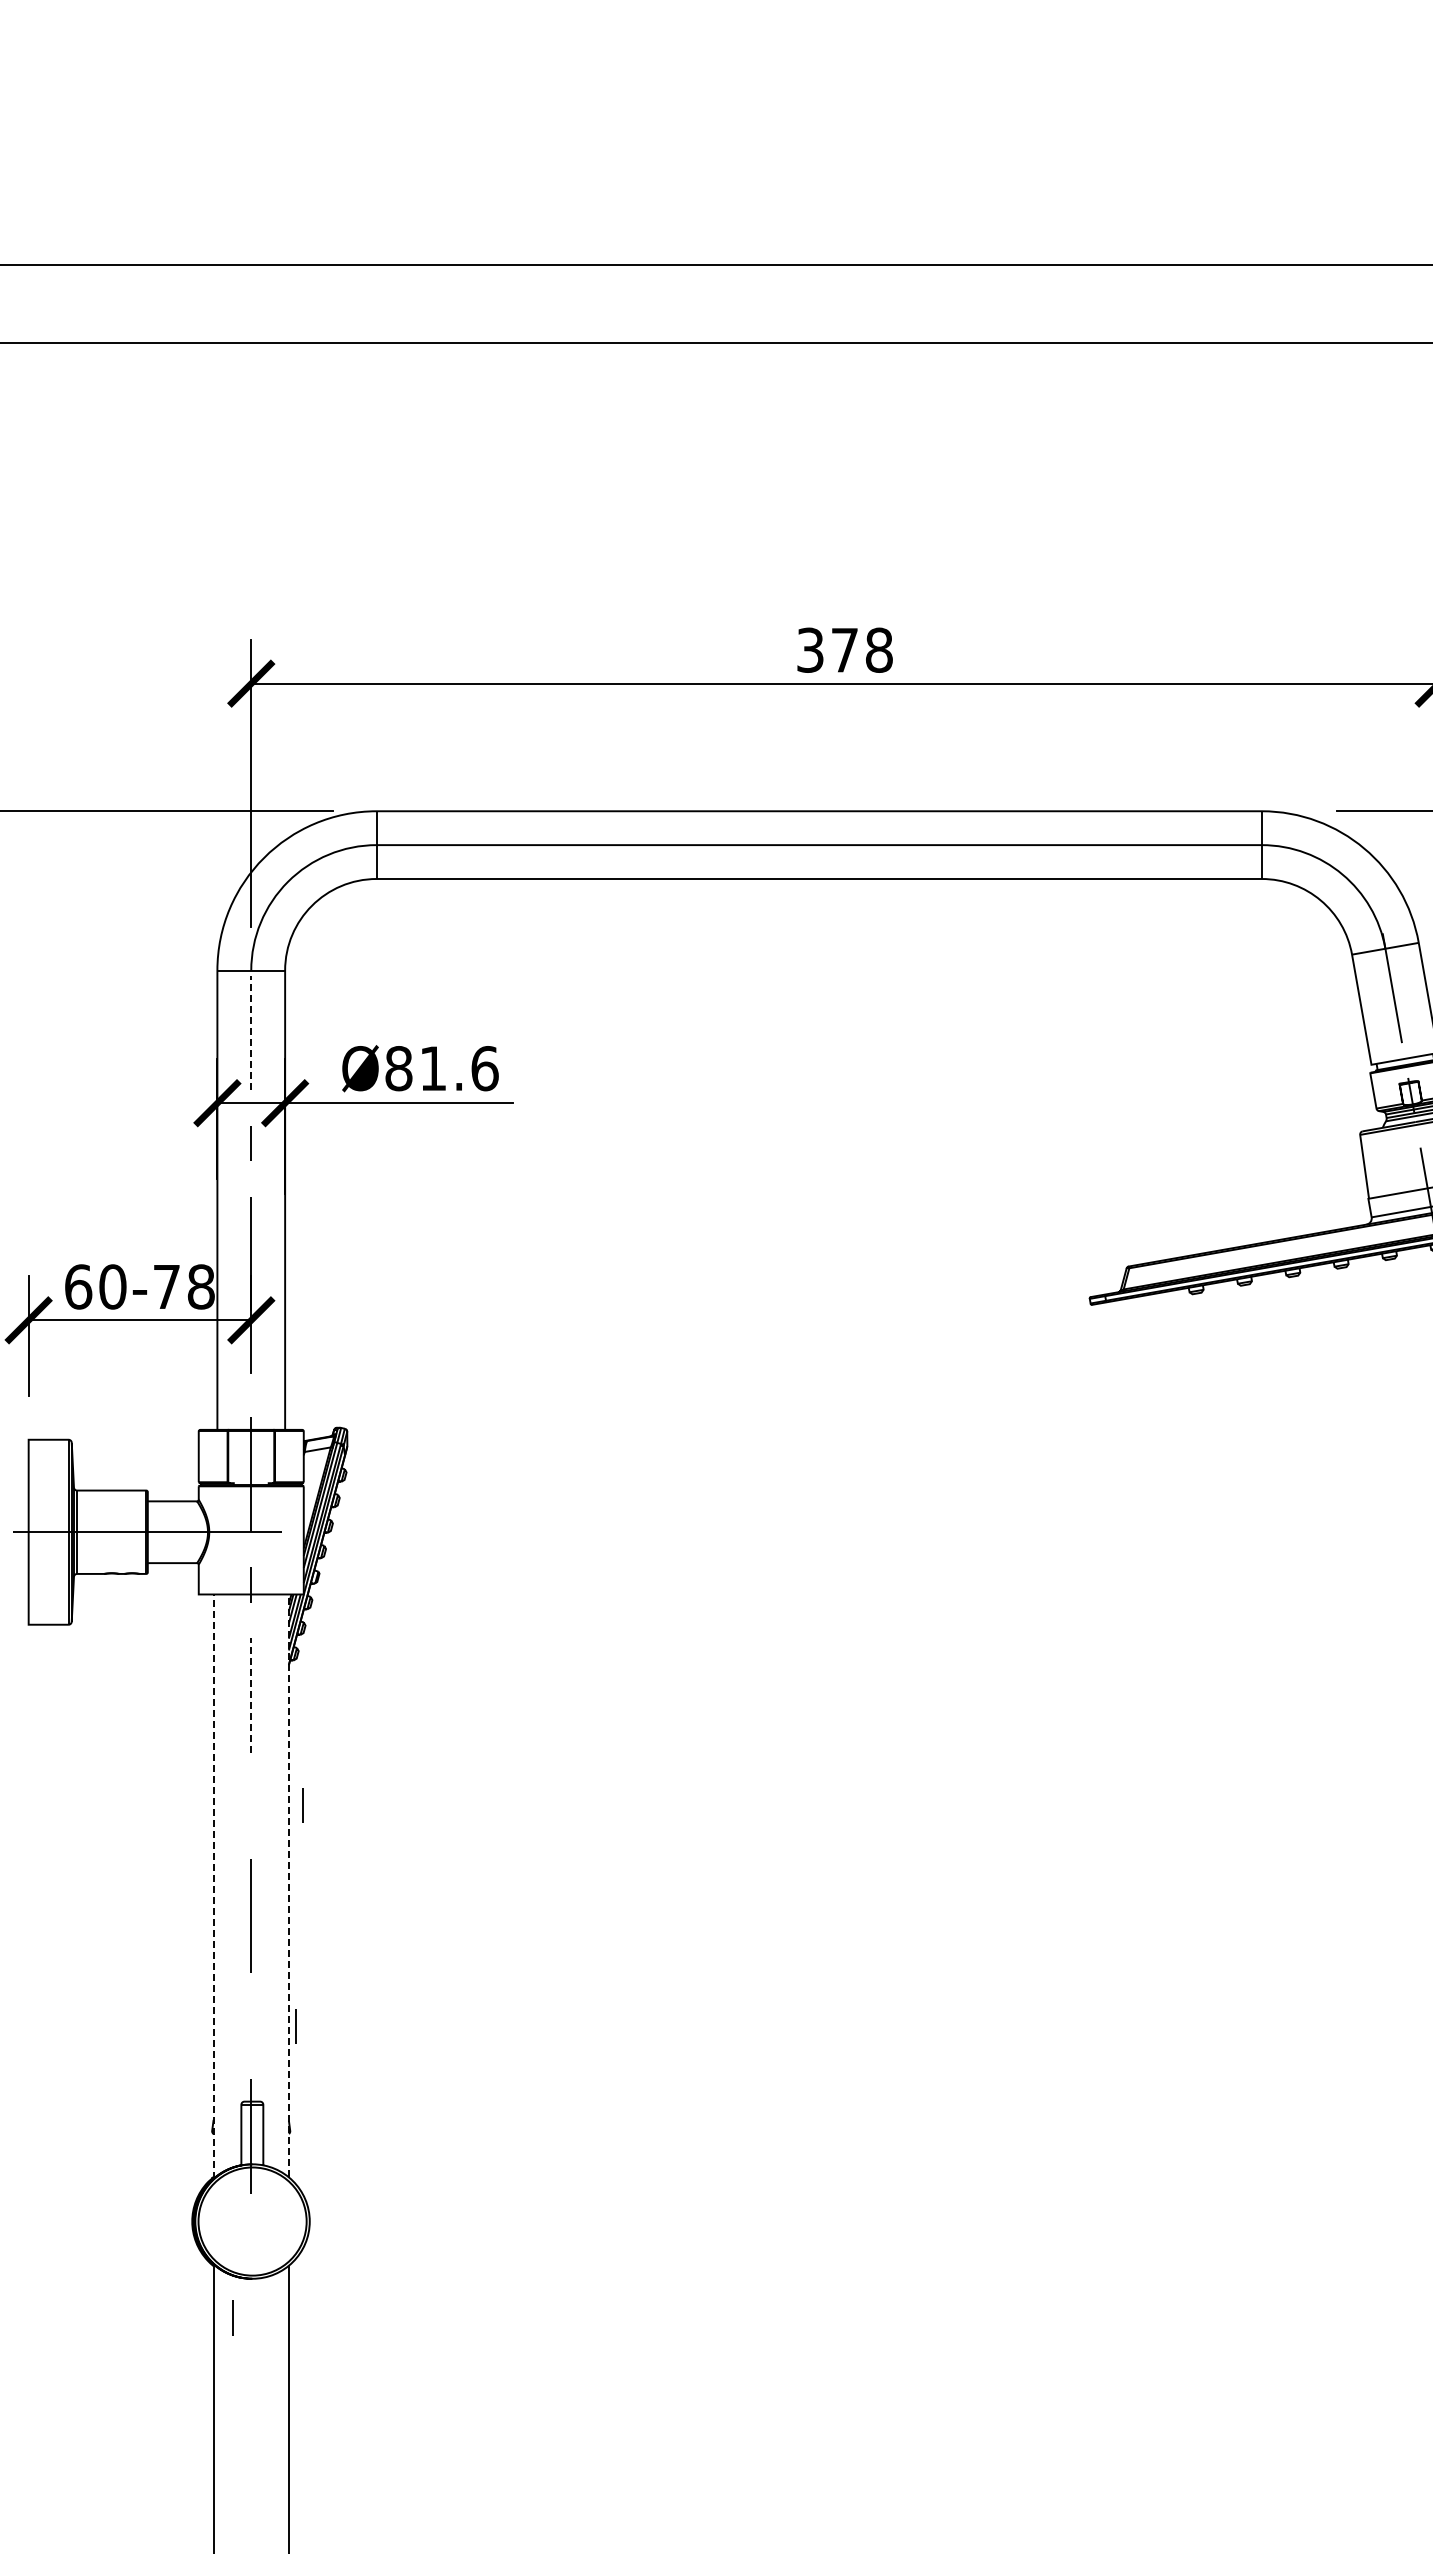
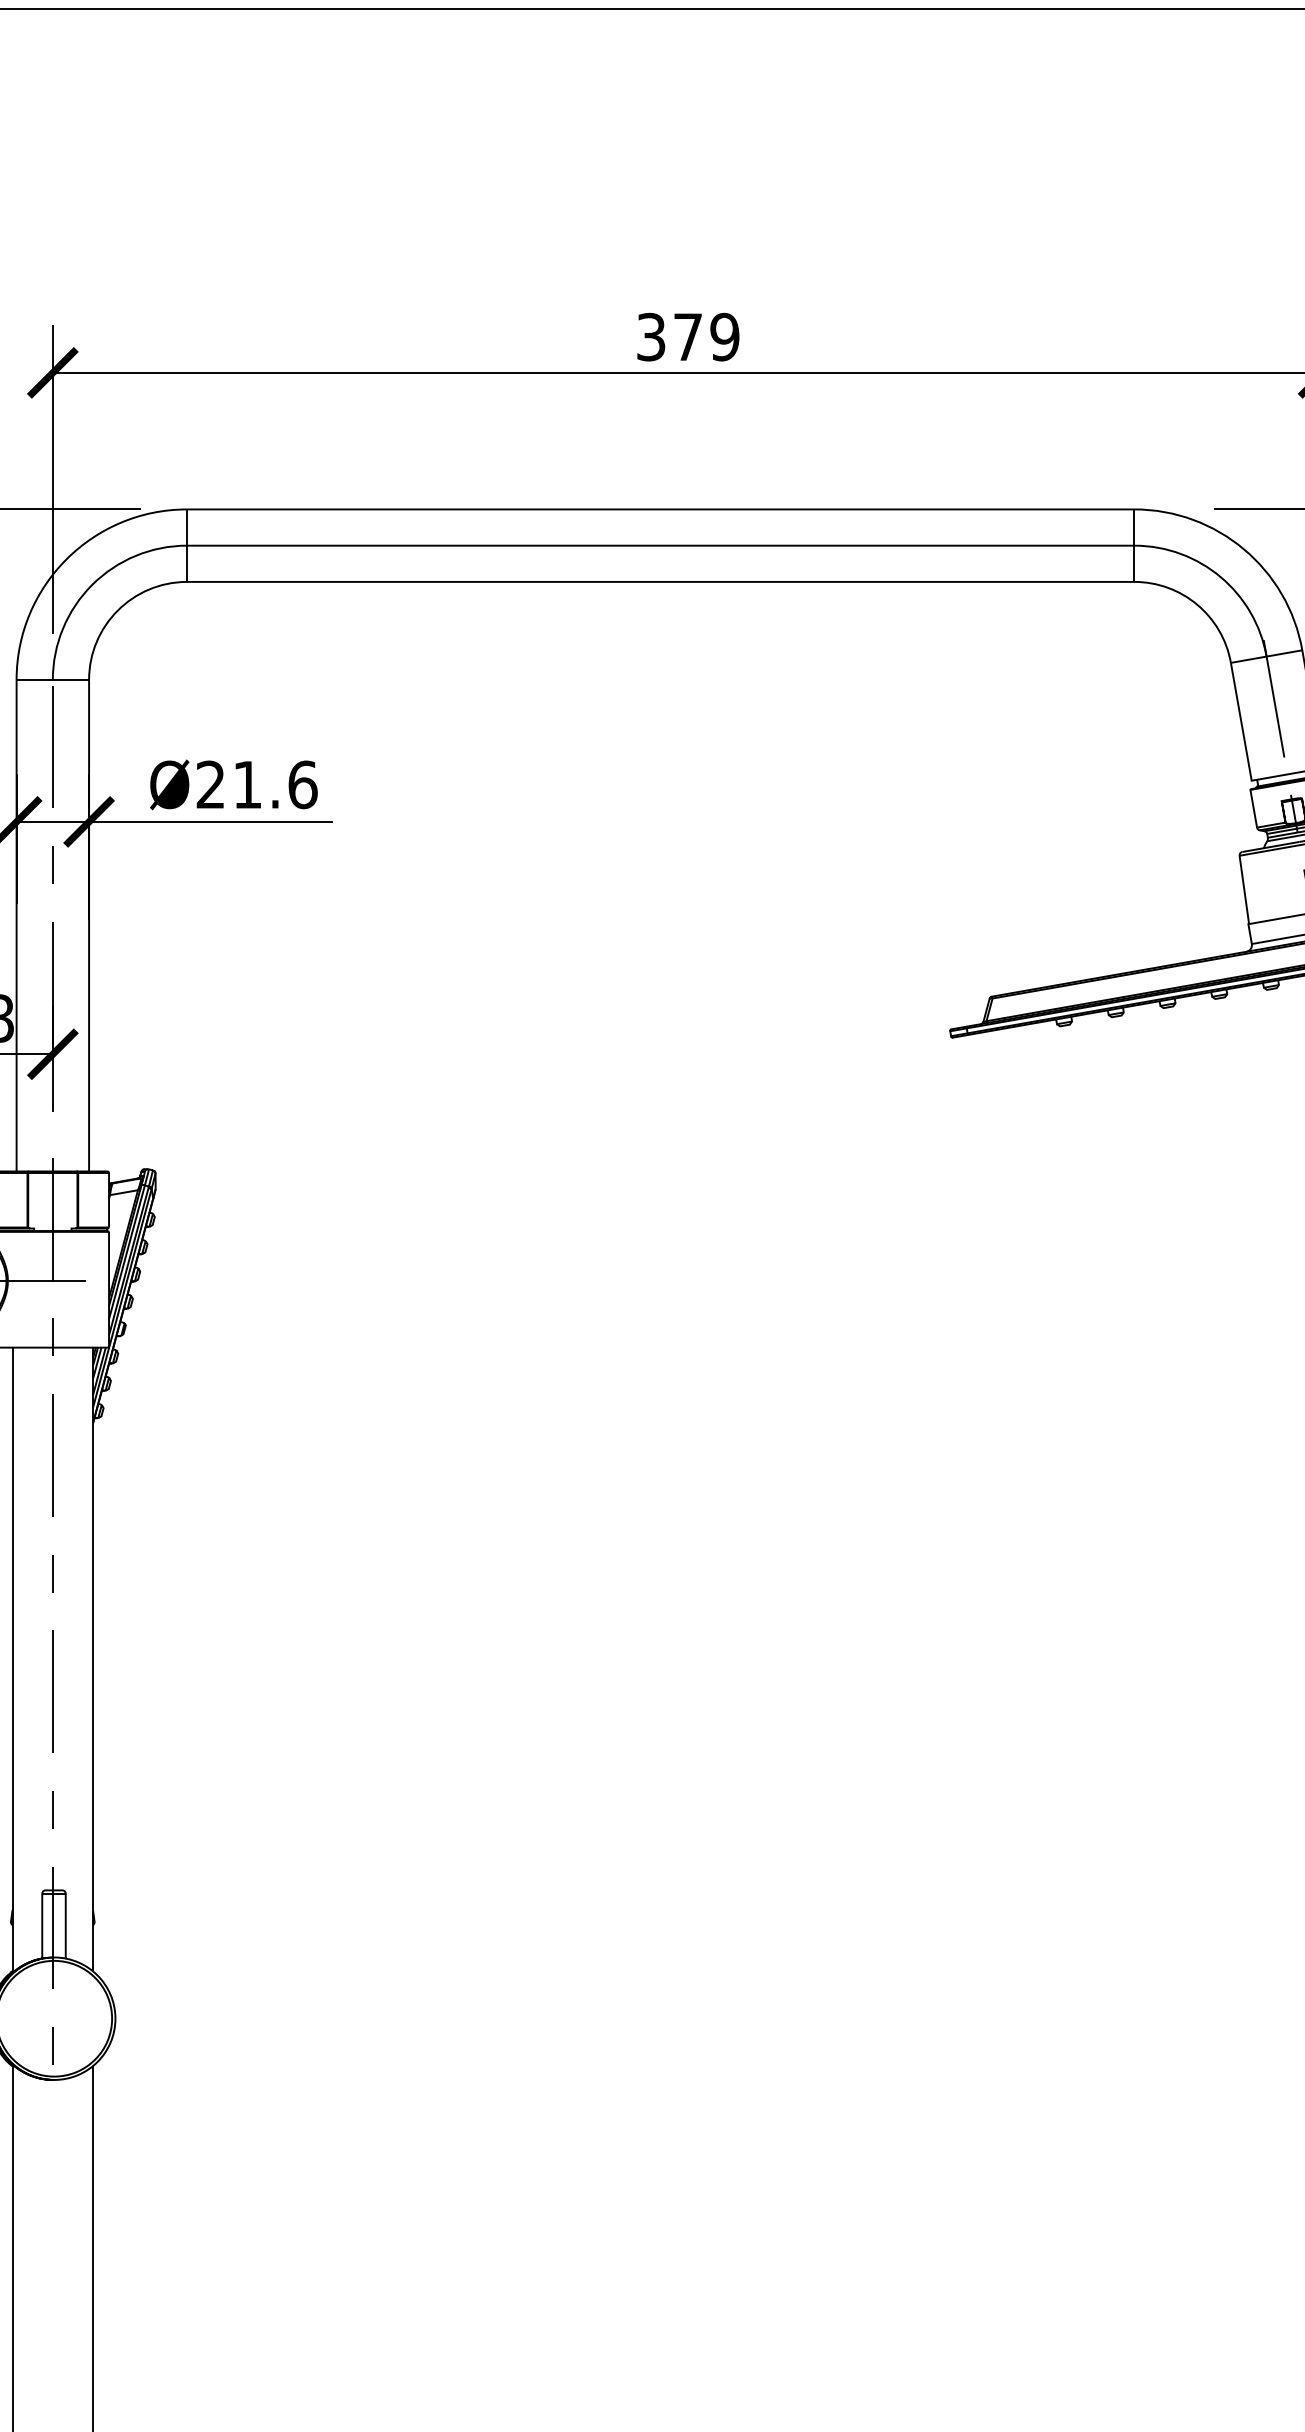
text: (878, 649) -> (724, 336), 378 -> 379
line: (251, 1032) -> (53, 746), dashed -> solid
text: (398, 1068) -> (210, 784), Ø81.6 -> Ø21.6
line: (251, 1694) -> (53, 1454), dashed -> solid
line: (302, 1805) -> (52, 1573), moved
line: (288, 1885) -> (92, 1659), dashed -> solid
line: (213, 1886) -> (12, 1660), dashed -> solid
line: (295, 2026) -> (52, 1809), moved
line: (232, 2317) -> (52, 2045), moved

